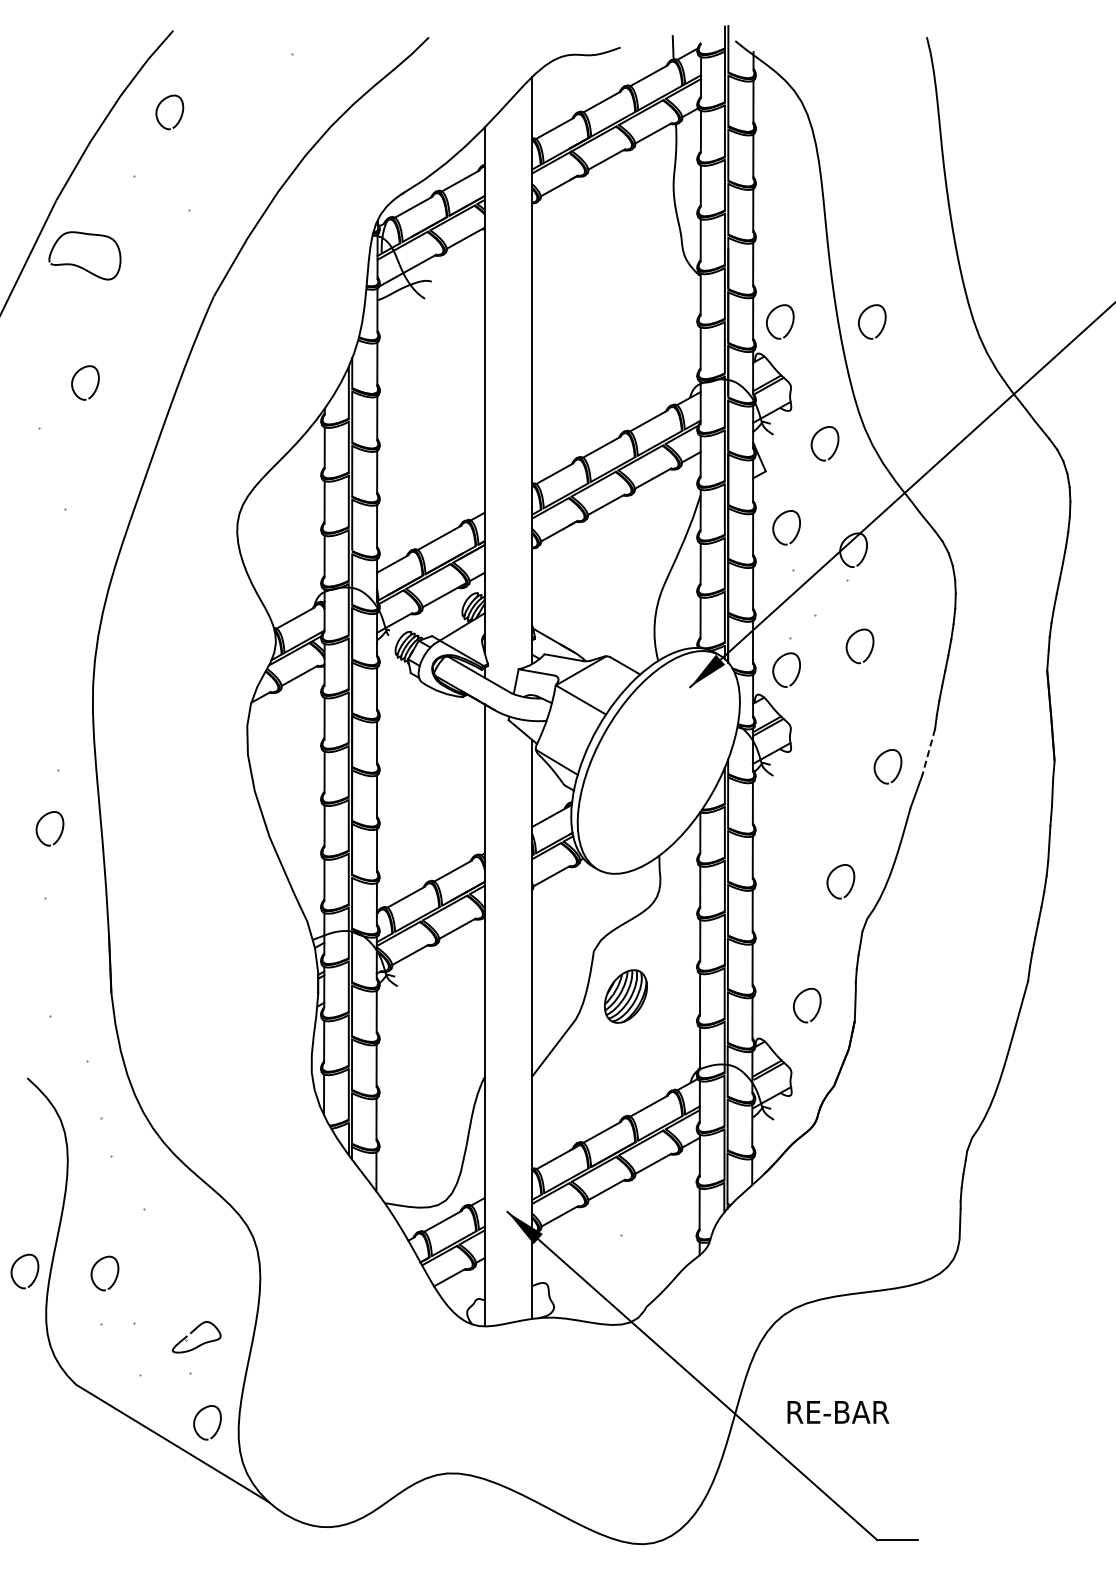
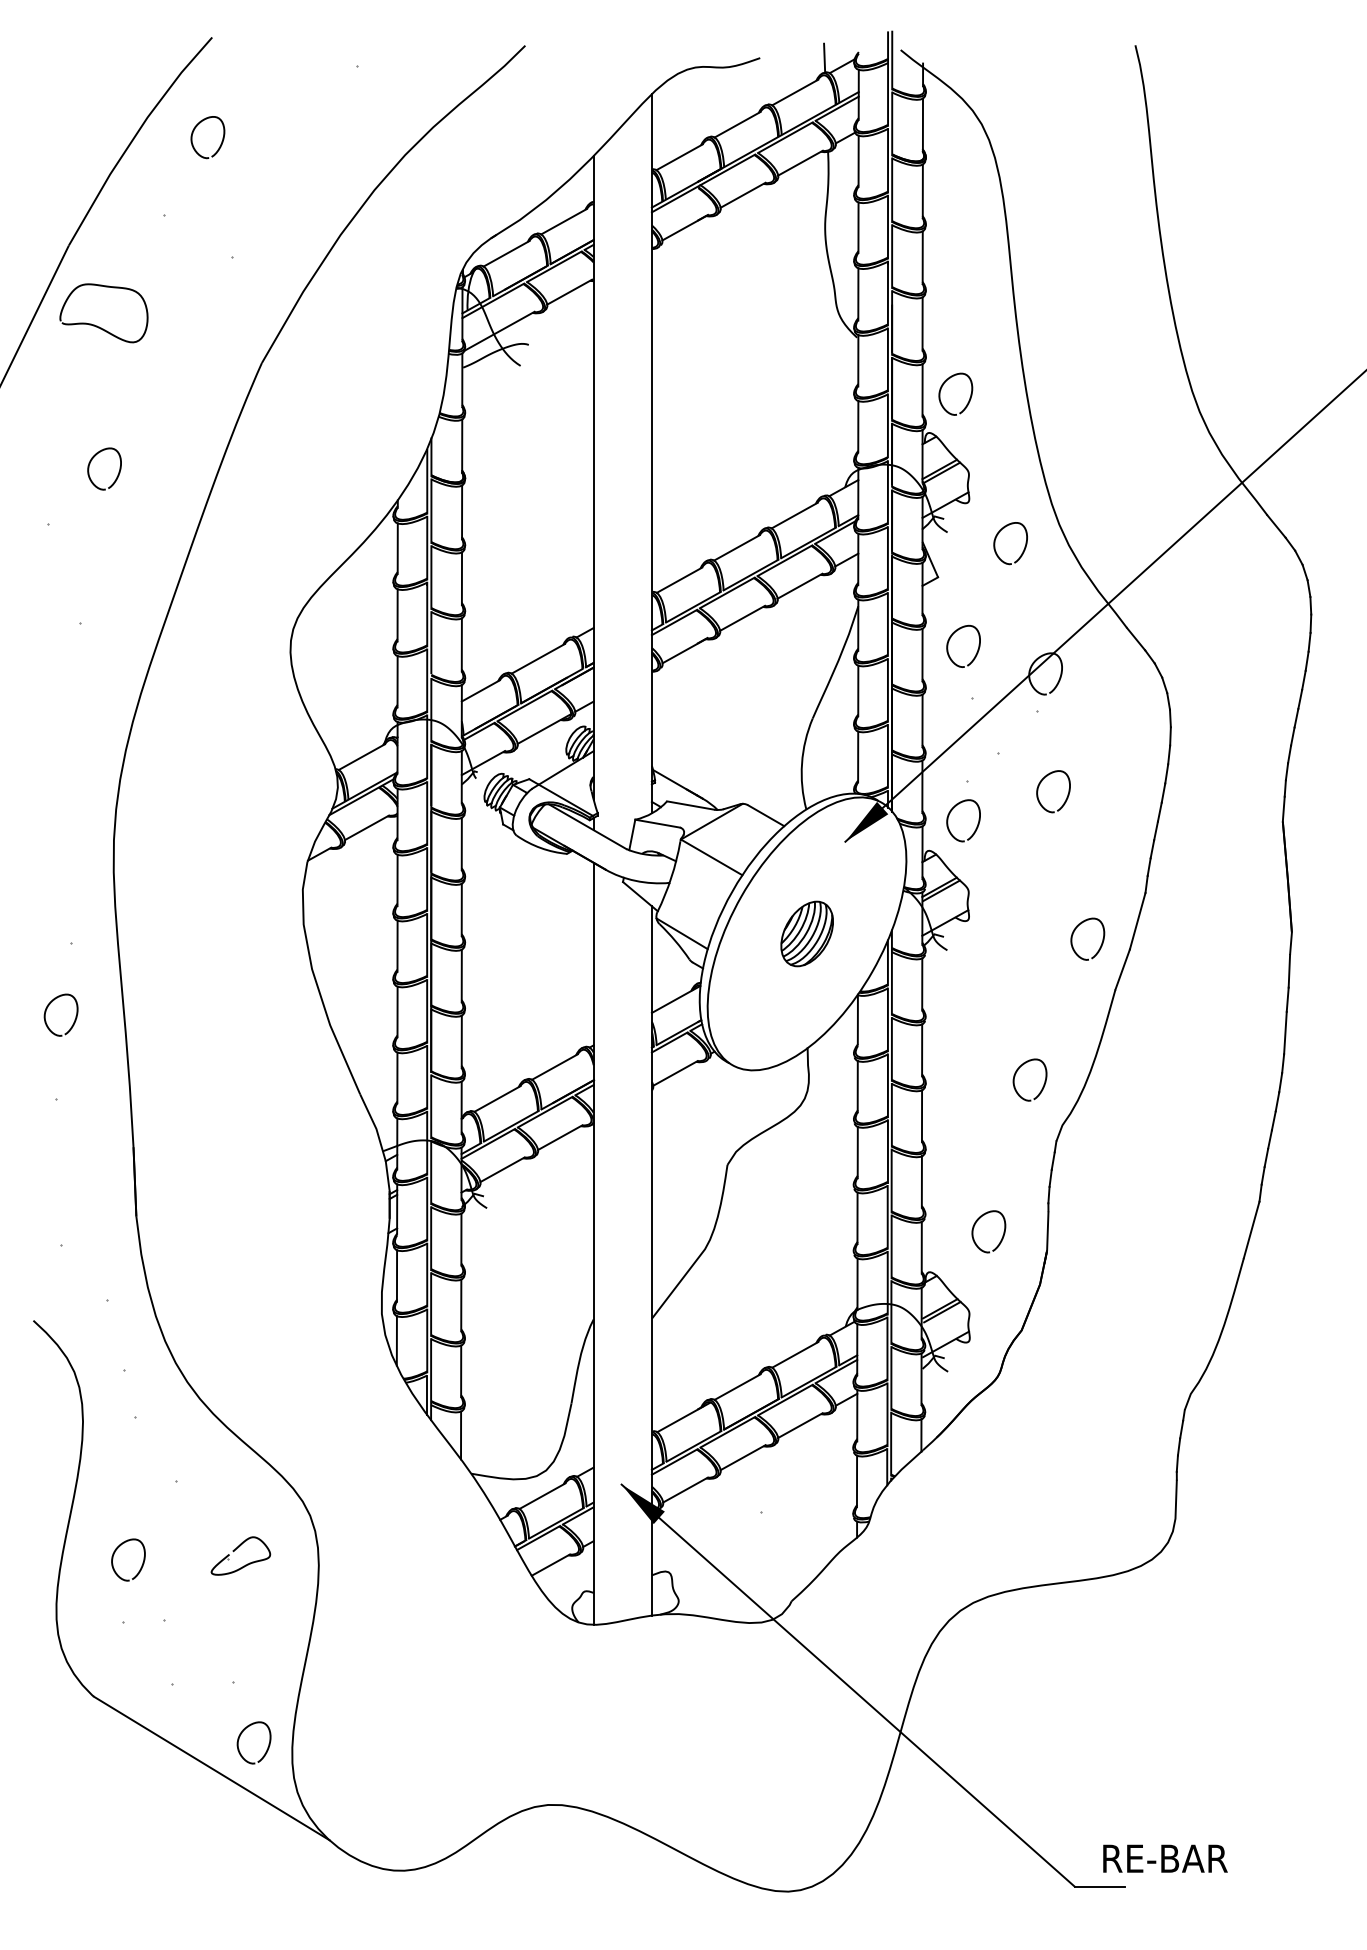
curve: (883, 323) -> (1082, 396), removed
line: (928, 752) -> (1137, 921), dashed -> solid
part: (625, 996) -> (806, 933), moved
curve: (13, 1268) -> (16, 1553), removed
part: (196, 1337) -> (240, 1556), moved
text: (838, 1412) -> (1165, 1858), moved

